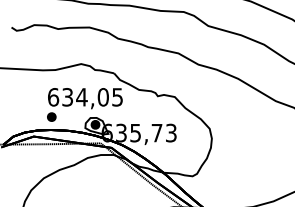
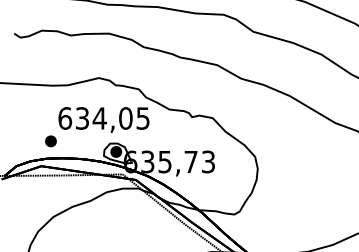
part: (51, 116) -> (50, 140), moved

